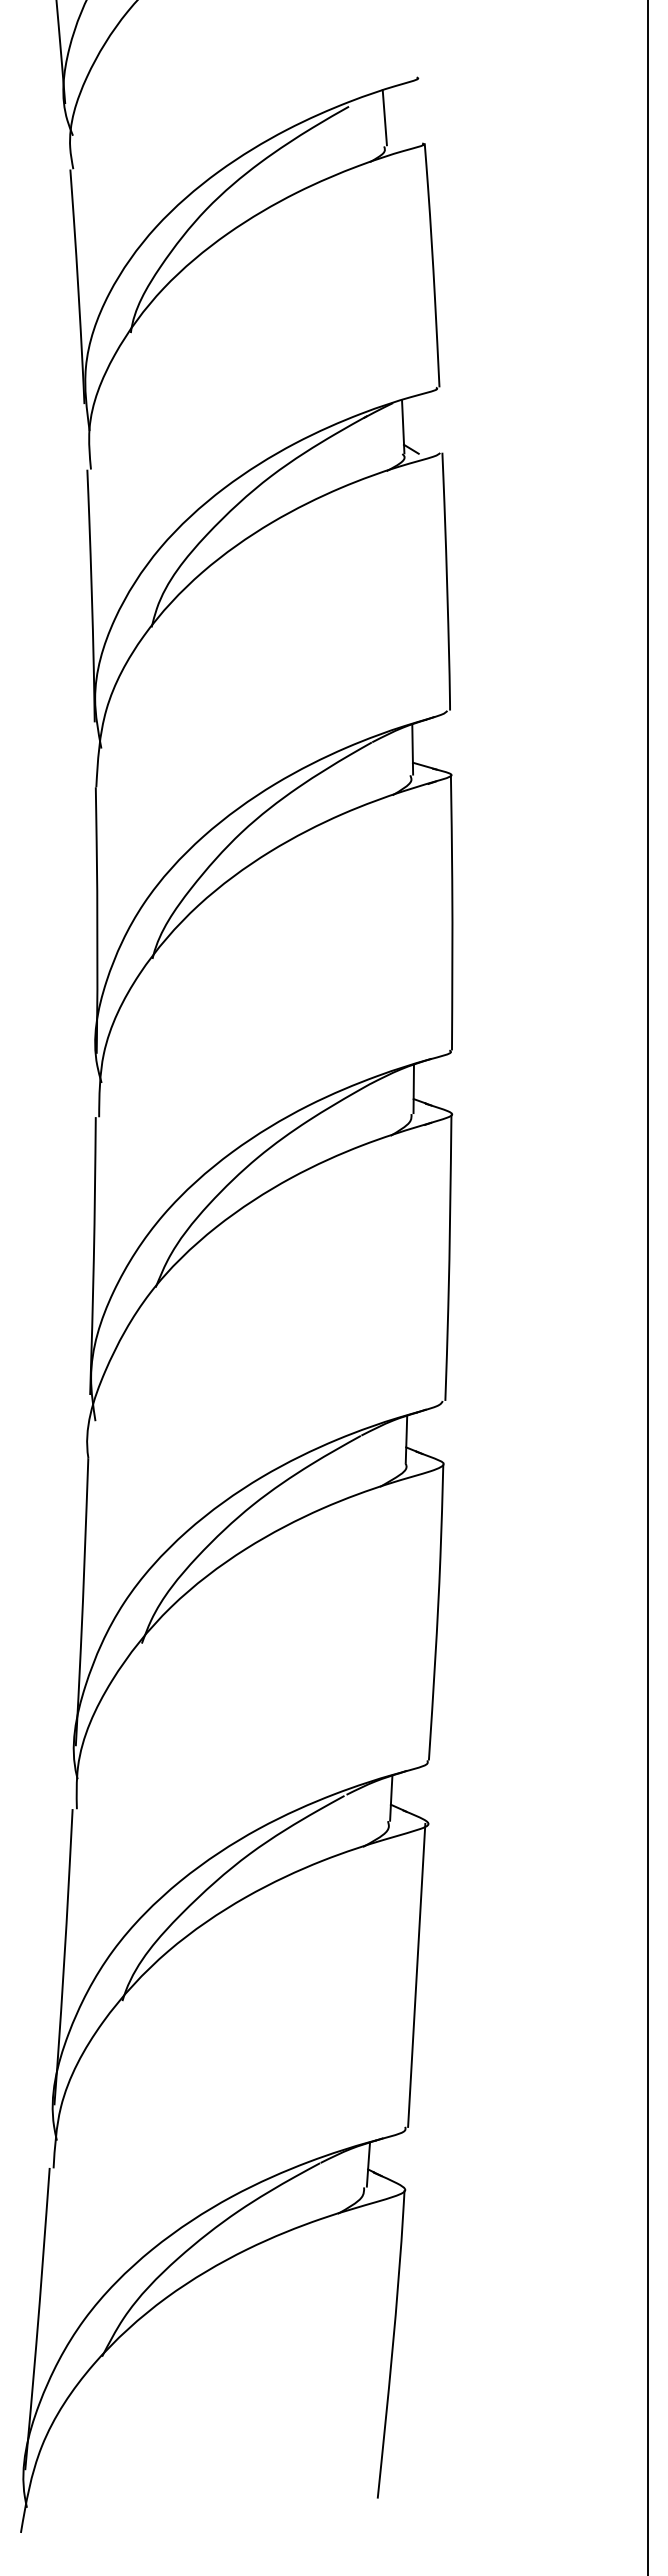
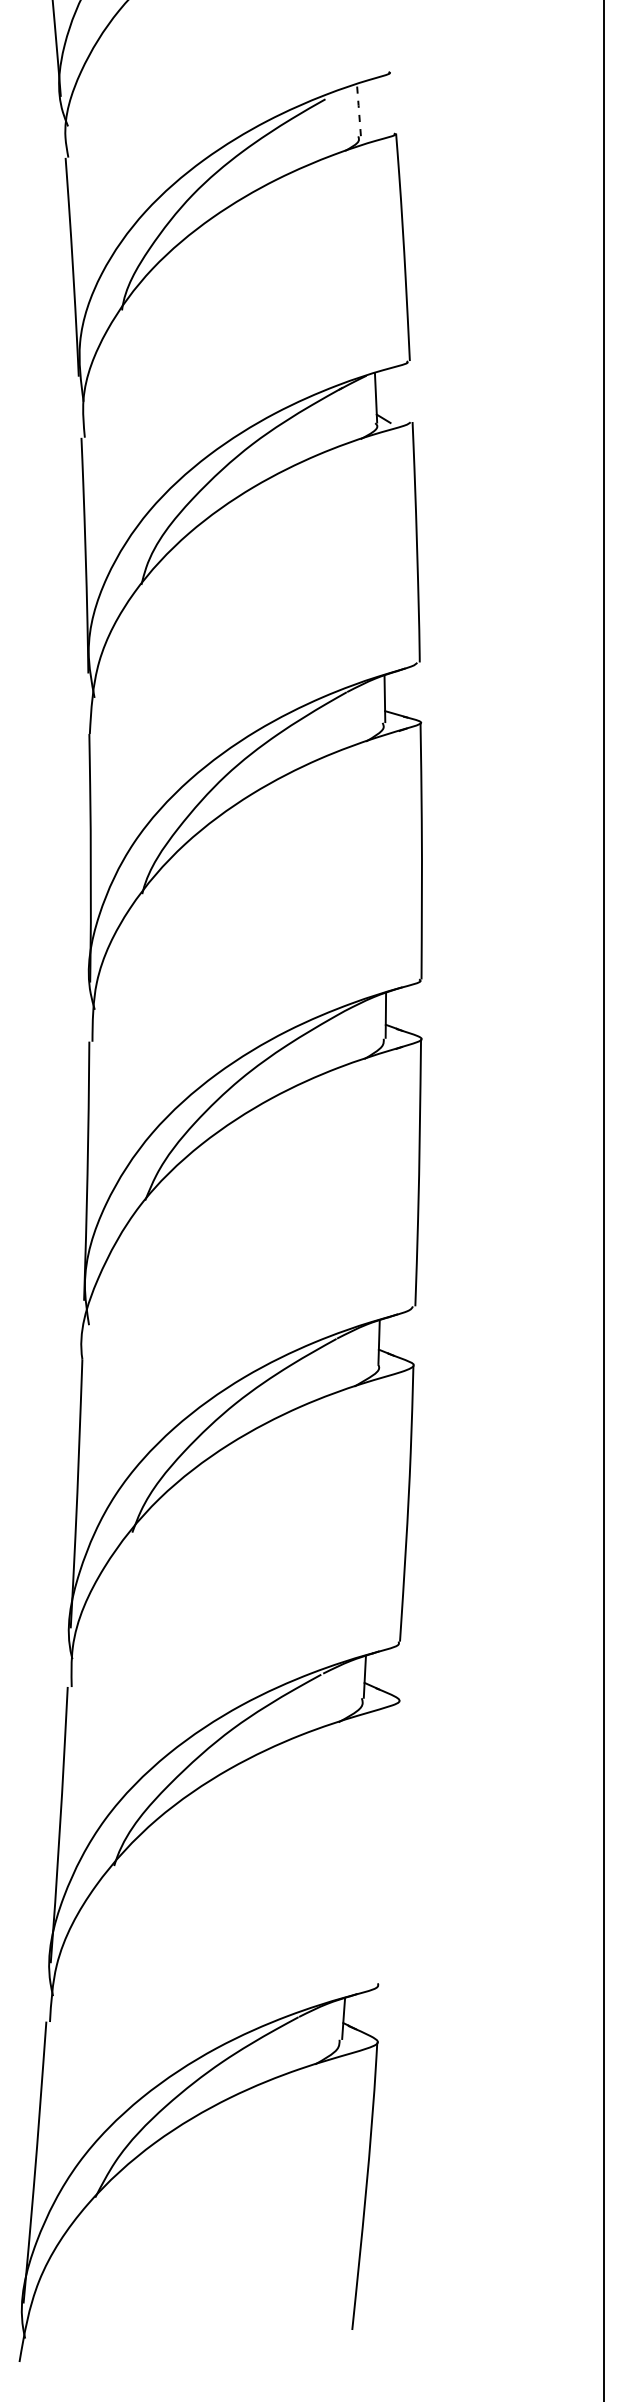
line: (384, 117) -> (358, 109), solid -> dashed
line: (416, 1974) -> (388, 1841), removed

